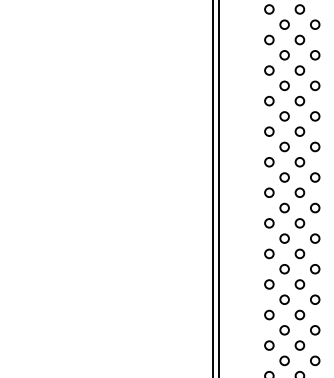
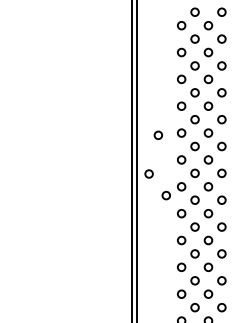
circle: (242, 134) -> (158, 135), added
circle: (232, 178) -> (149, 174), added
circle: (251, 202) -> (165, 195), added

